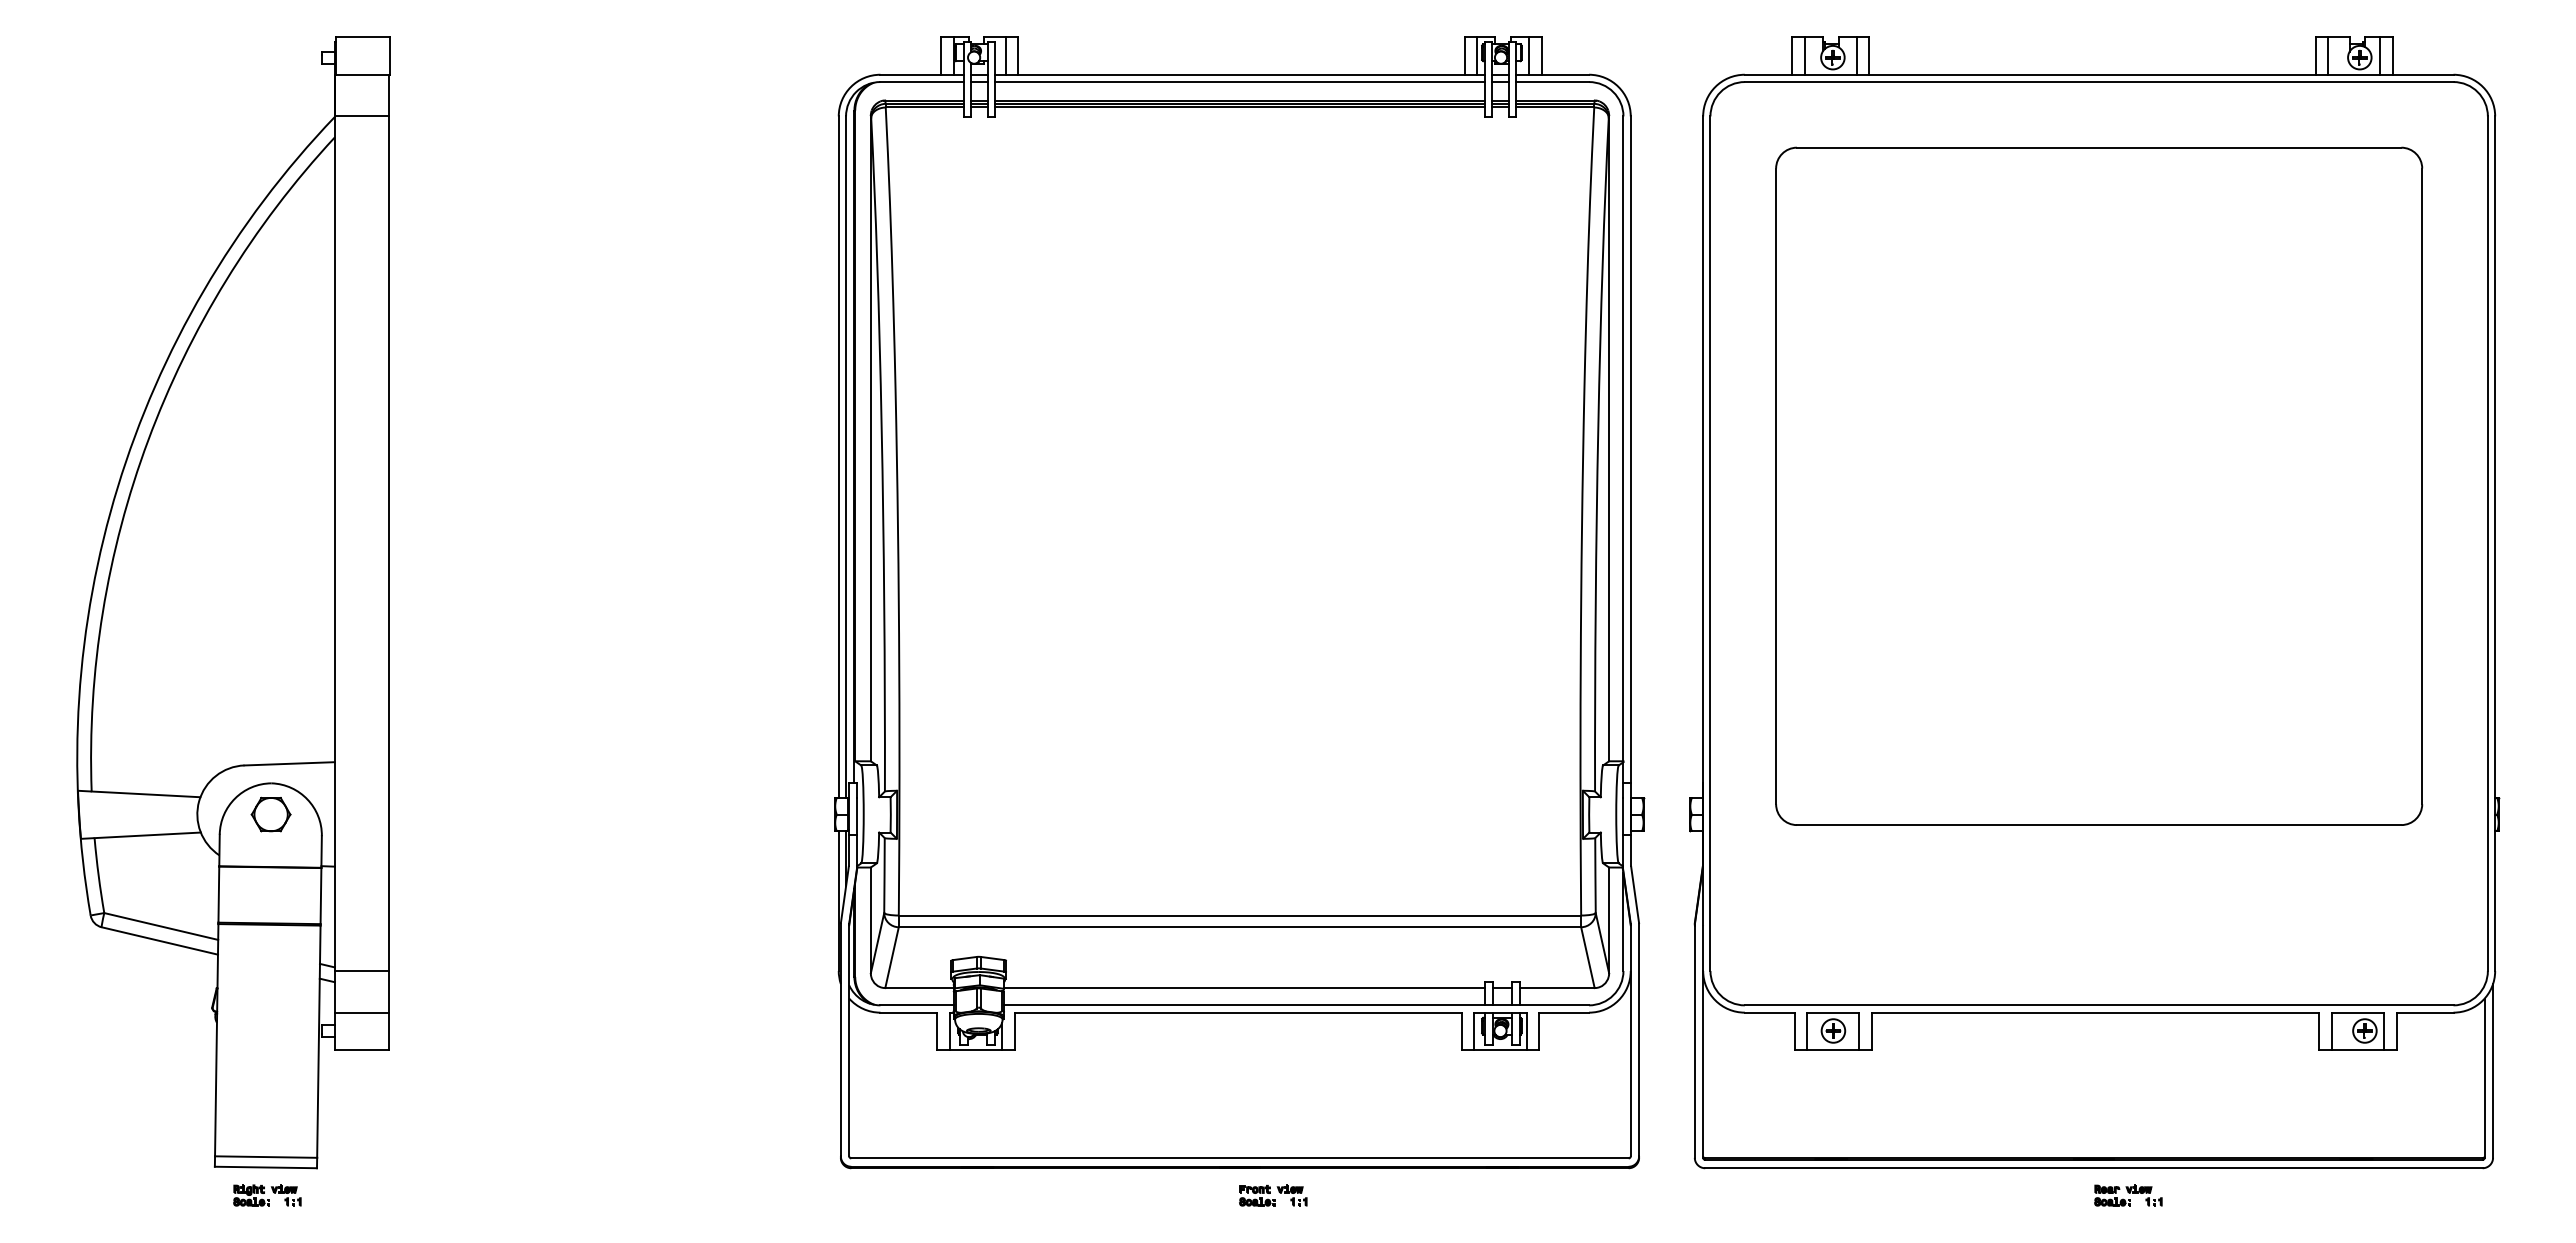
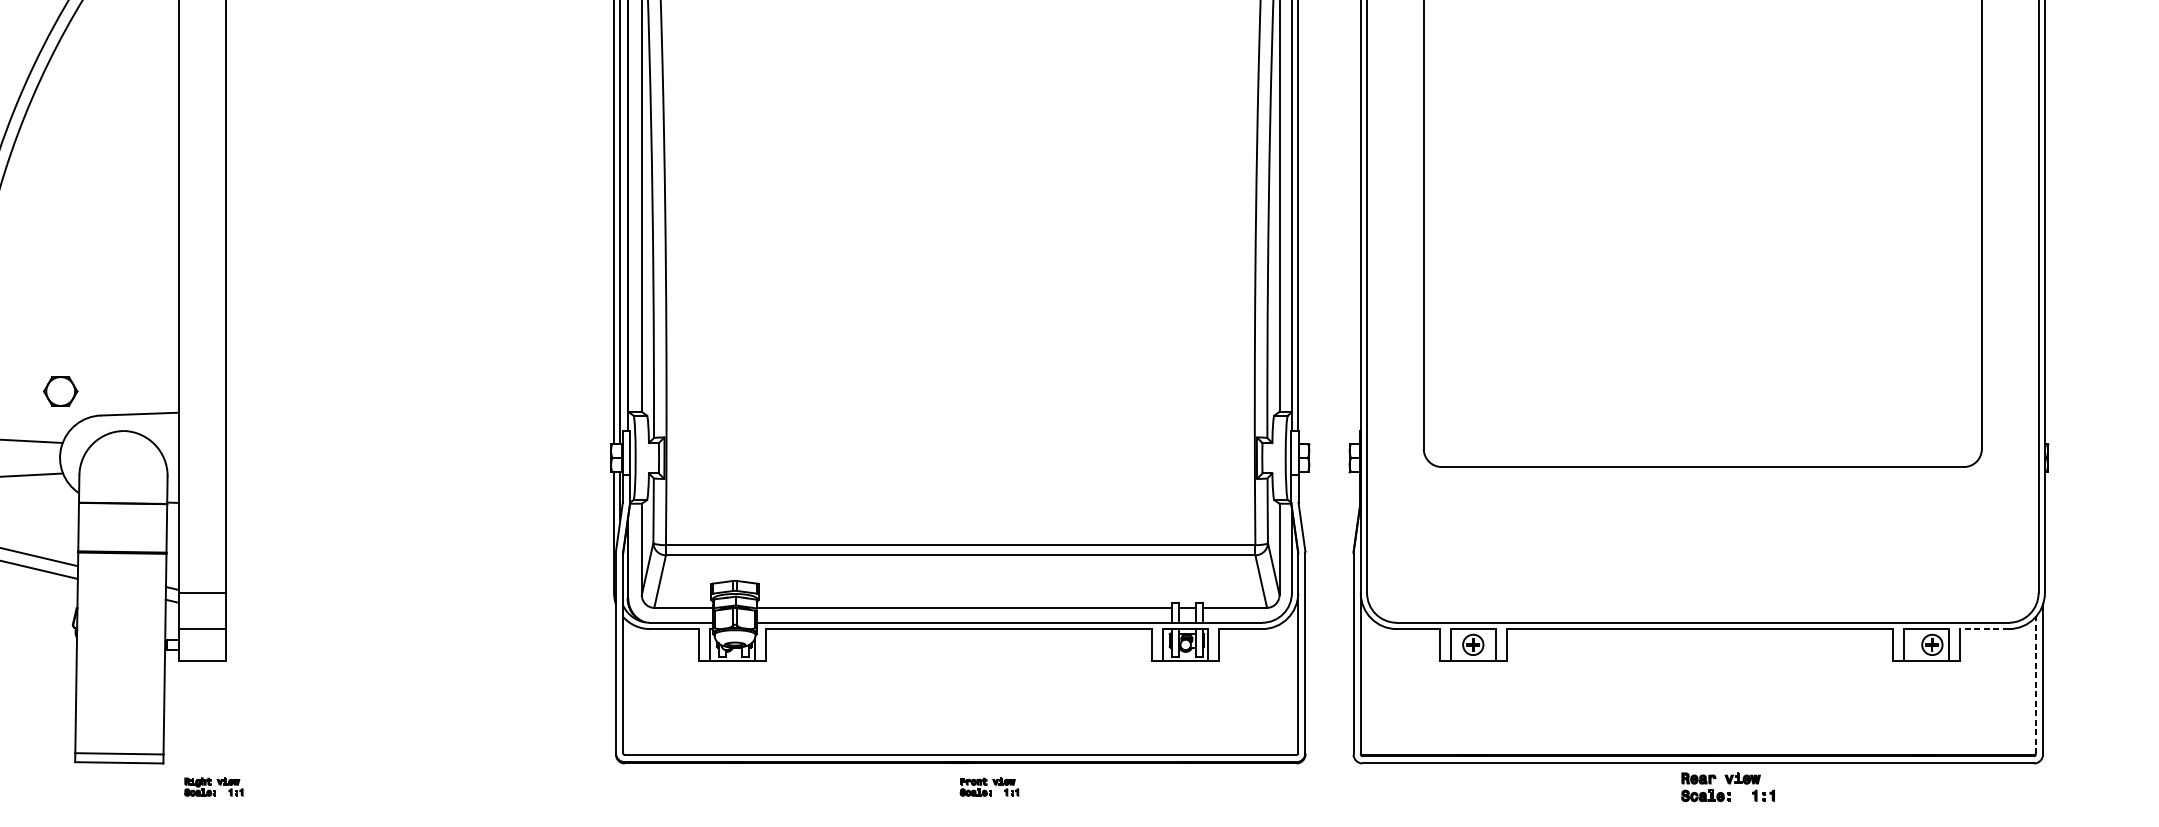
part: (270, 814) -> (60, 391), moved
line: (2424, 1012) -> (1983, 628), solid -> dashed
line: (2484, 1078) -> (2035, 685), solid -> dashed
part: (267, 1195) -> (213, 787), moved
part: (2128, 1195) -> (1728, 787), size x1.6

